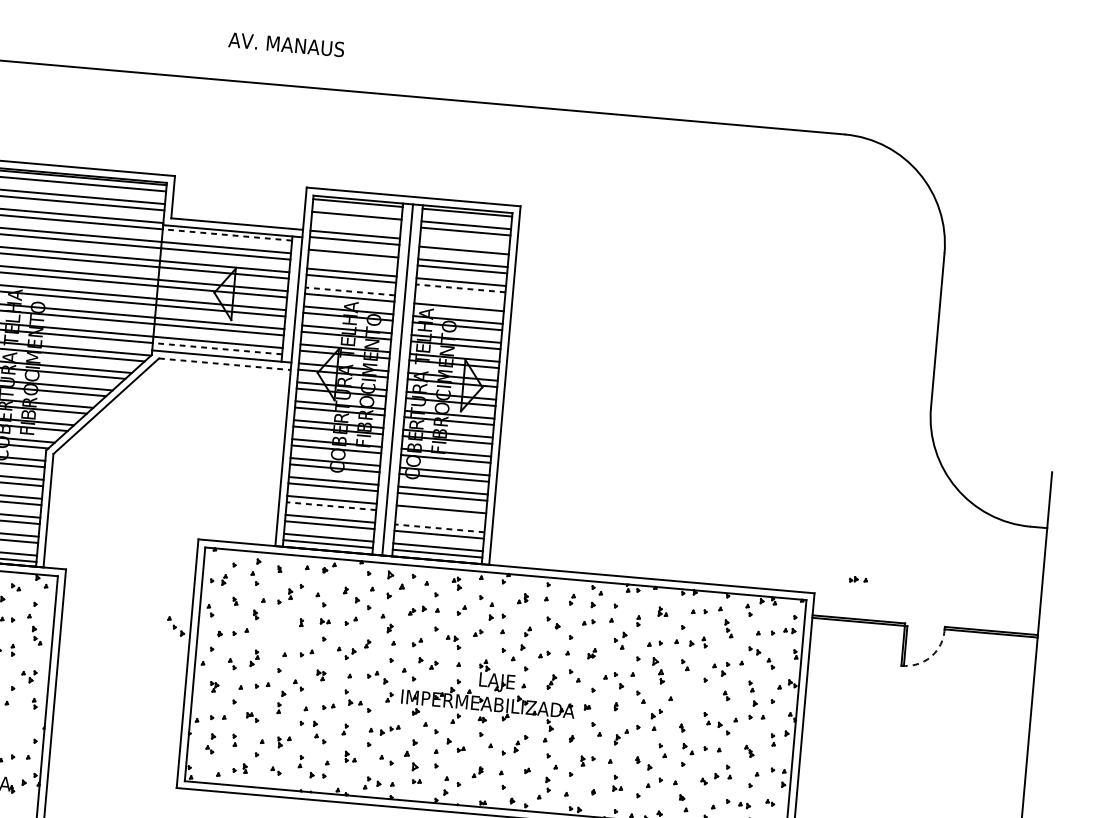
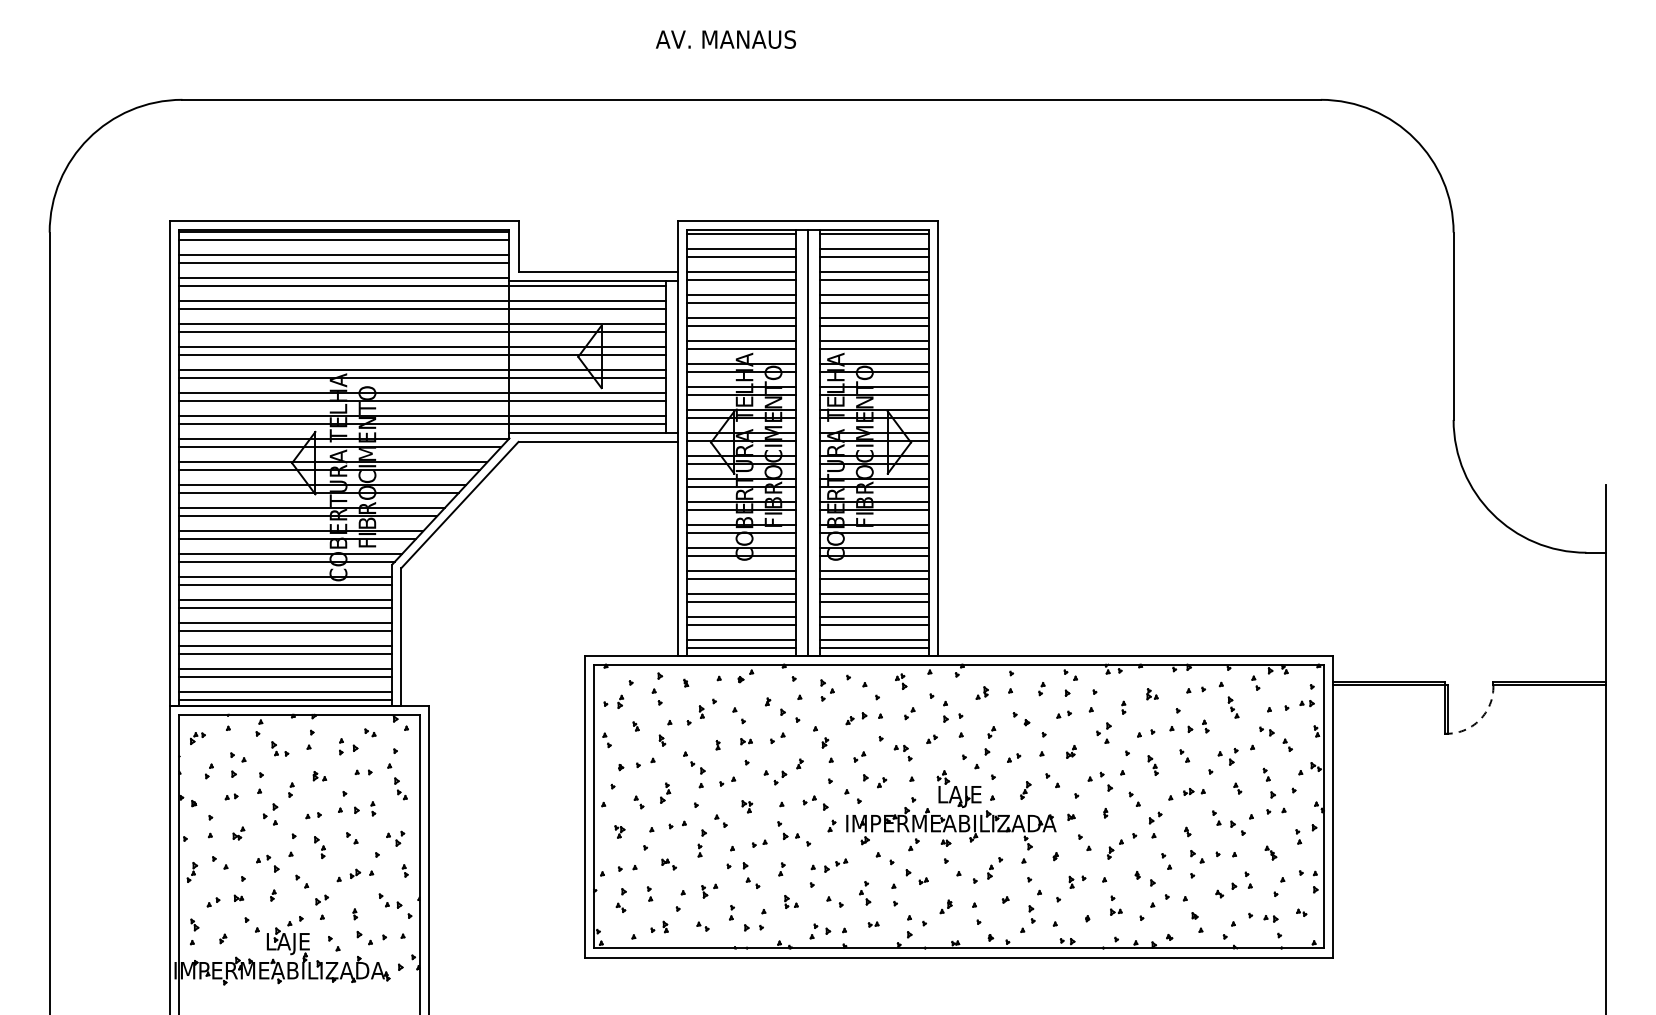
text: (286, 44) -> (725, 39), moved
line: (356, 221) -> (741, 256), added
line: (227, 234) -> (587, 285), dashed -> solid
line: (464, 244) -> (874, 272), added
line: (352, 259) -> (741, 302), added
line: (460, 288) -> (874, 325), dashed -> solid
line: (349, 291) -> (741, 341), dashed -> solid
line: (459, 301) -> (874, 341), added
line: (217, 349) -> (587, 424), dashed -> solid
line: (224, 363) -> (598, 441), dashed -> solid
line: (331, 506) -> (741, 601), dashed -> solid
line: (440, 515) -> (874, 601), added
line: (439, 528) -> (874, 617), dashed -> solid
part: (858, 579) -> (1194, 791), moved
part: (395, 585) -> (827, 690), size x0.62
part: (176, 626) -> (694, 762), moved
part: (658, 670) -> (1152, 765), size x0.62
part: (20, 727) -> (390, 900), added
part: (412, 755) -> (865, 893), size x0.62

